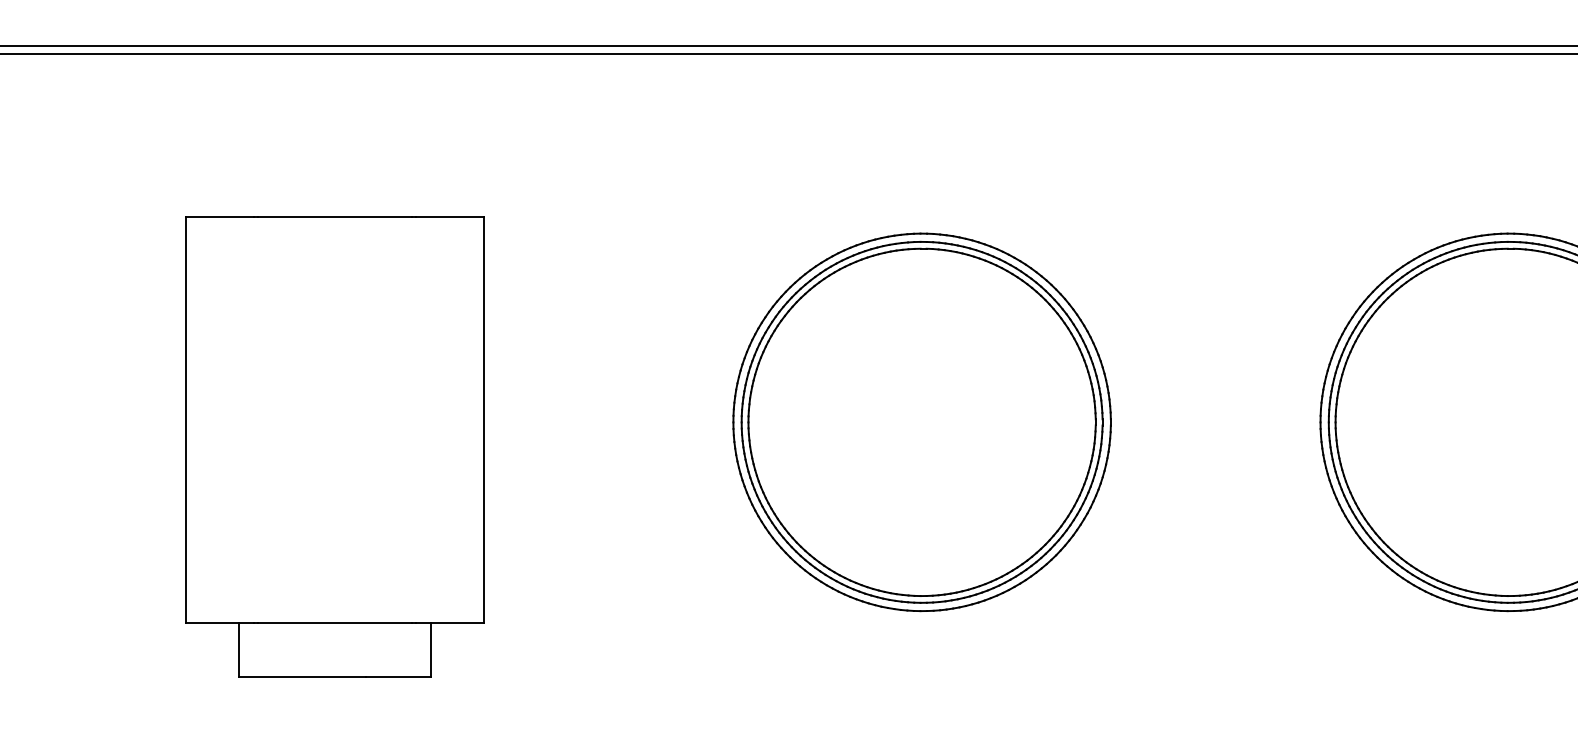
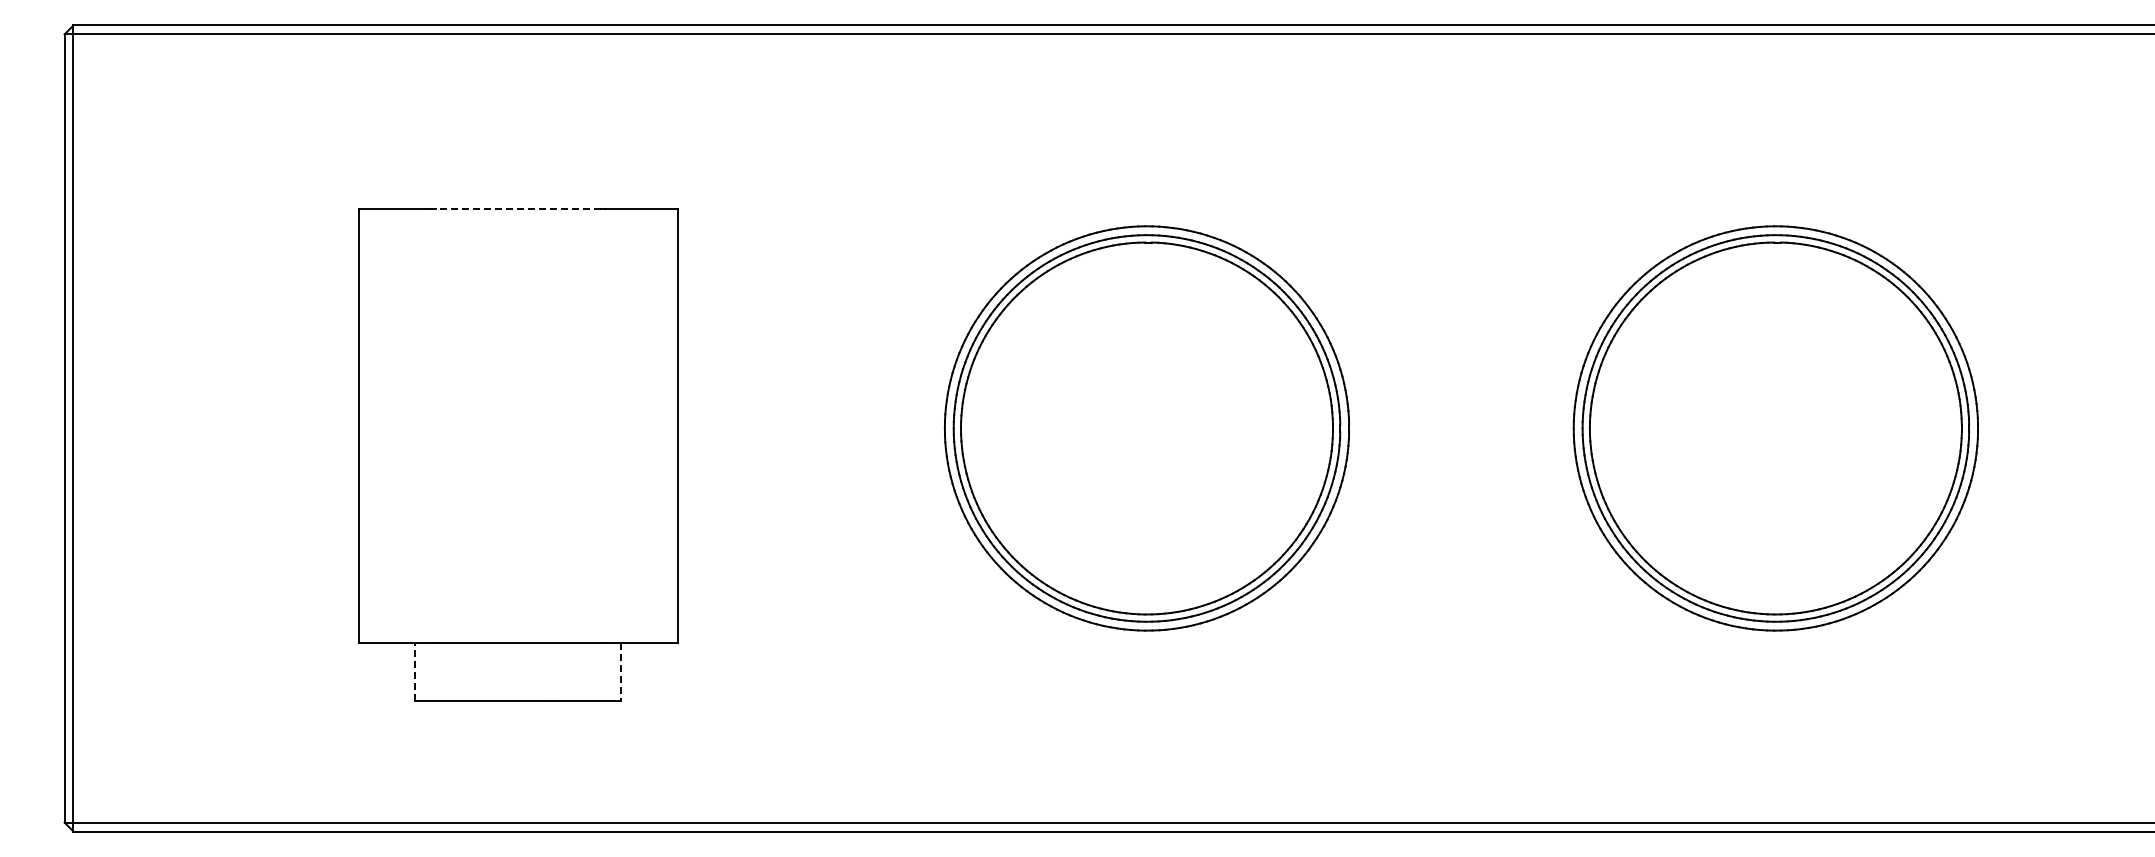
line: (335, 217) -> (518, 208), solid -> dashed
line: (239, 649) -> (415, 671), solid -> dashed
line: (430, 650) -> (620, 672), solid -> dashed

